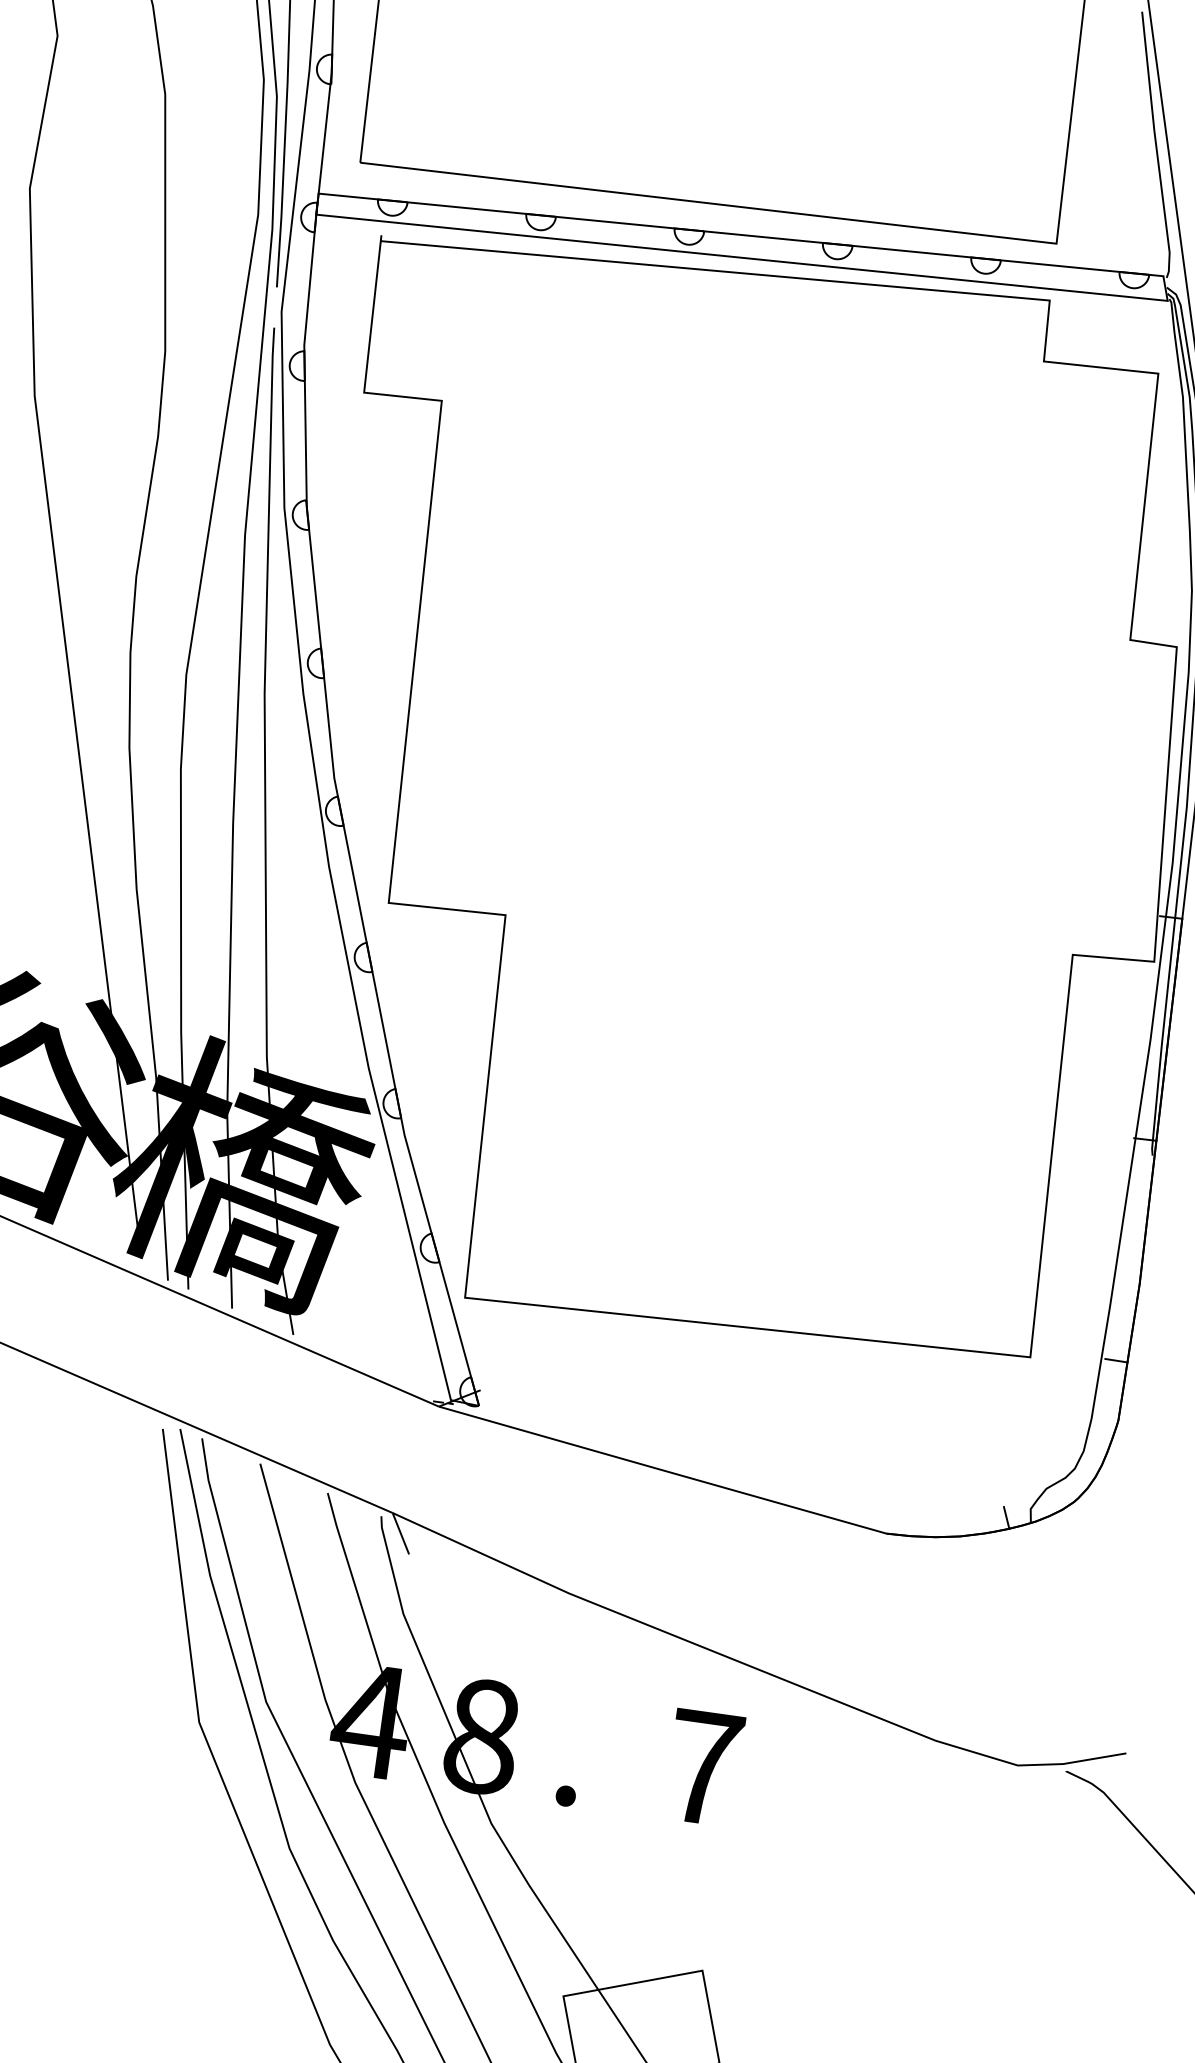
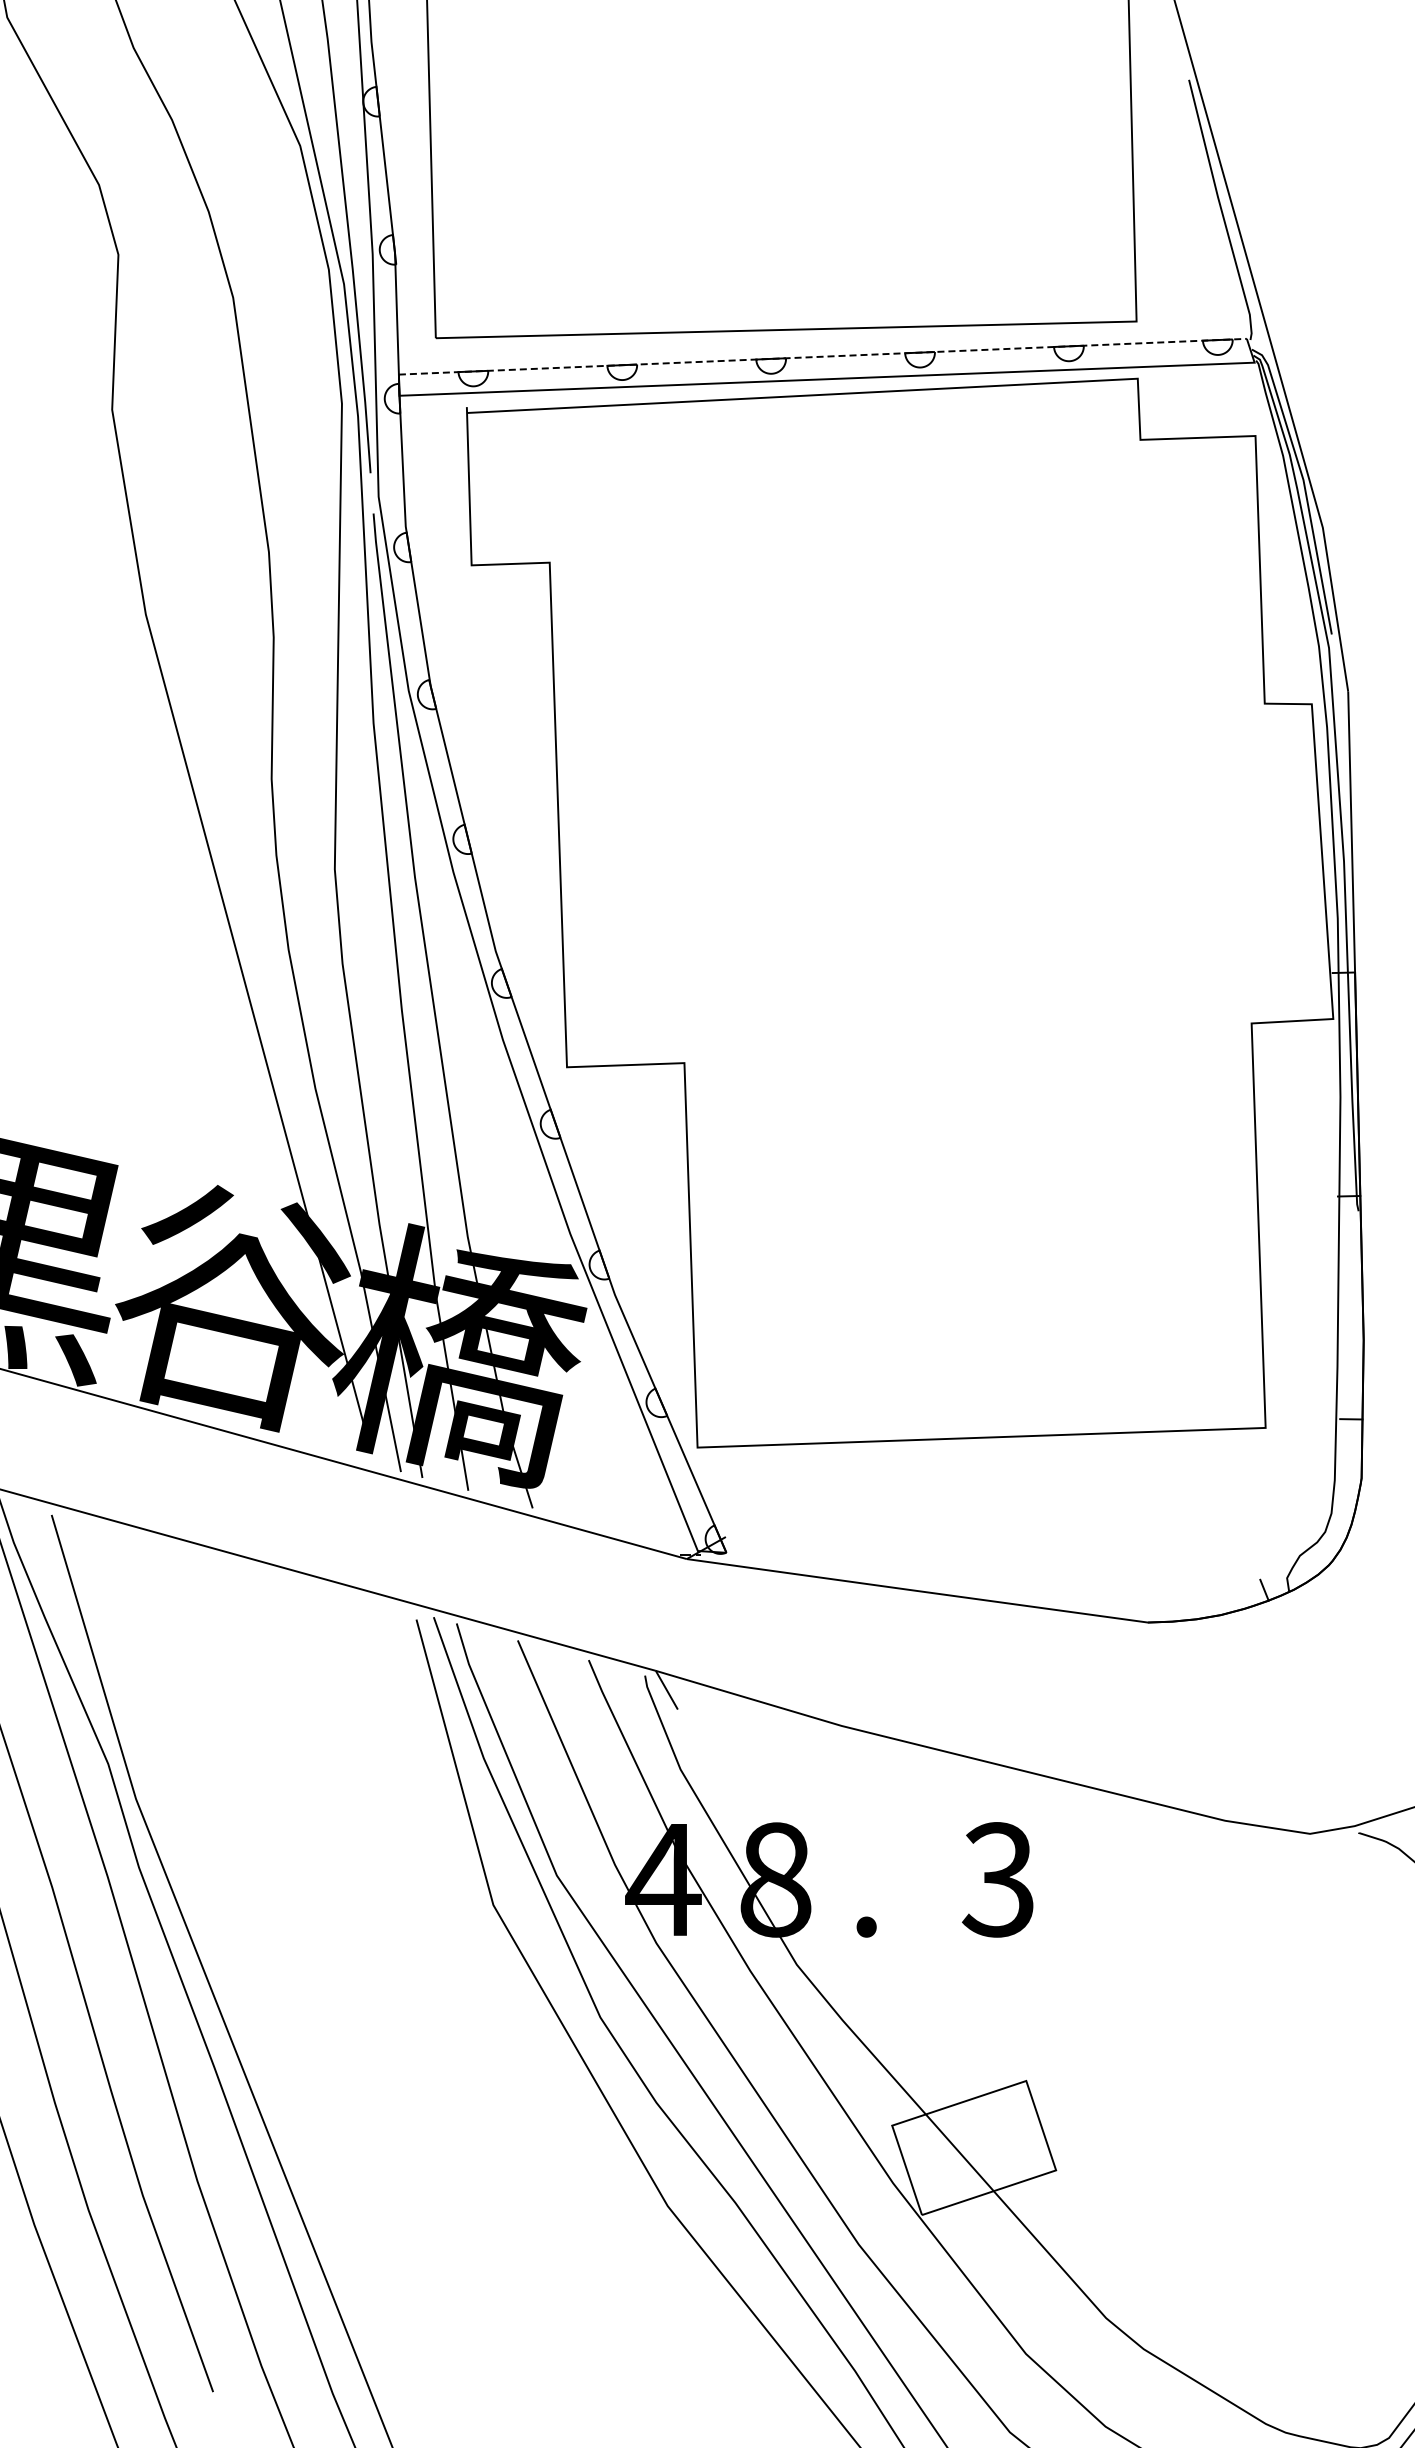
line: (741, 234) -> (823, 356), solid -> dashed
text: (702, 1767) -> (998, 1879), 7 -> 3

